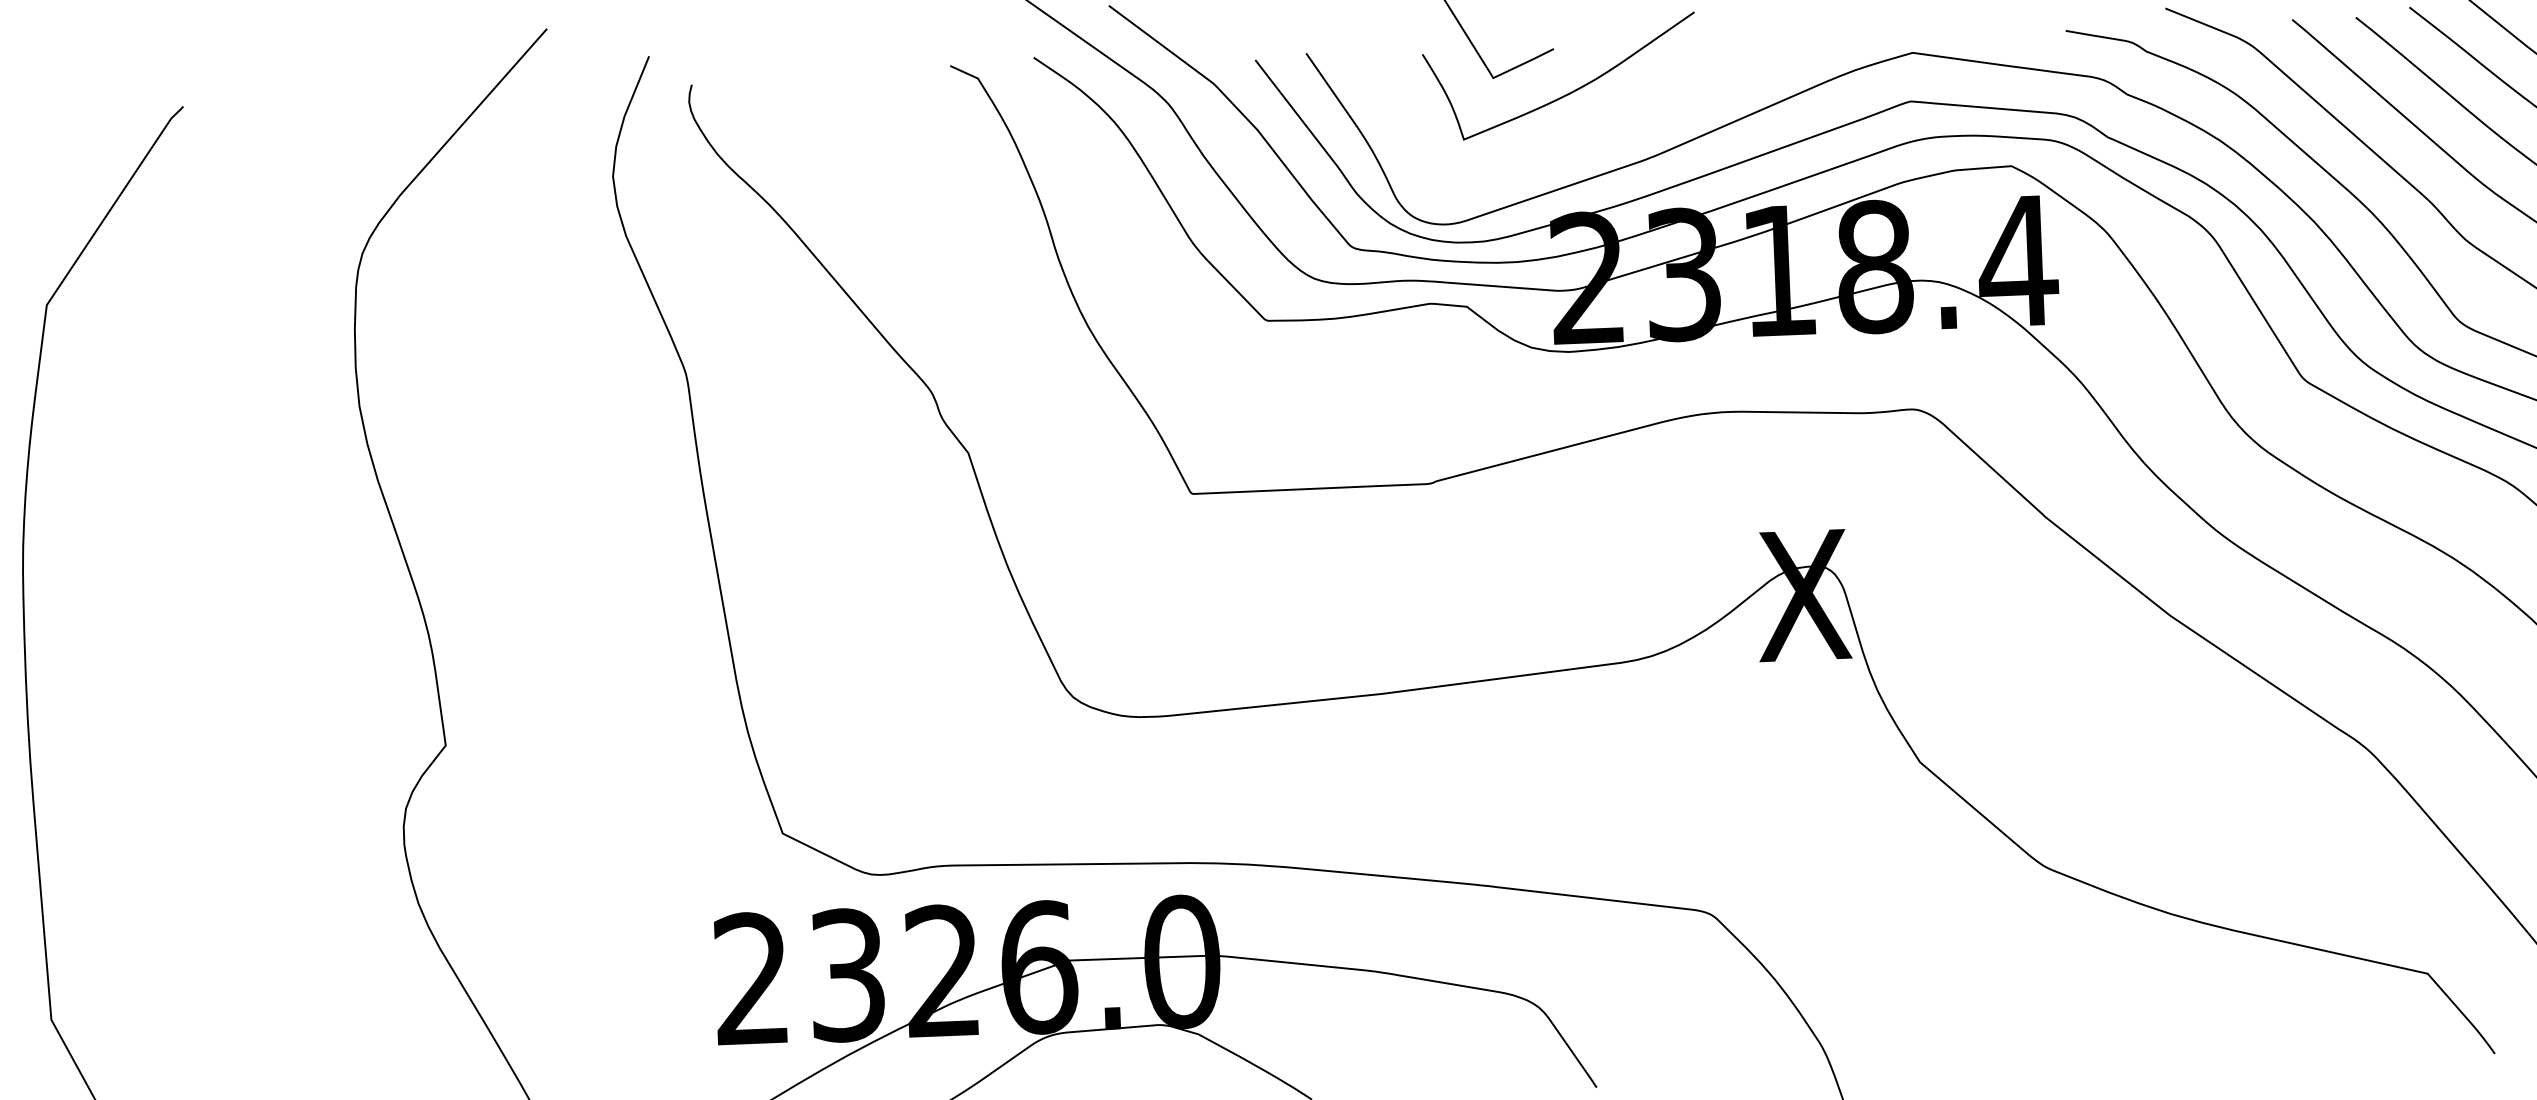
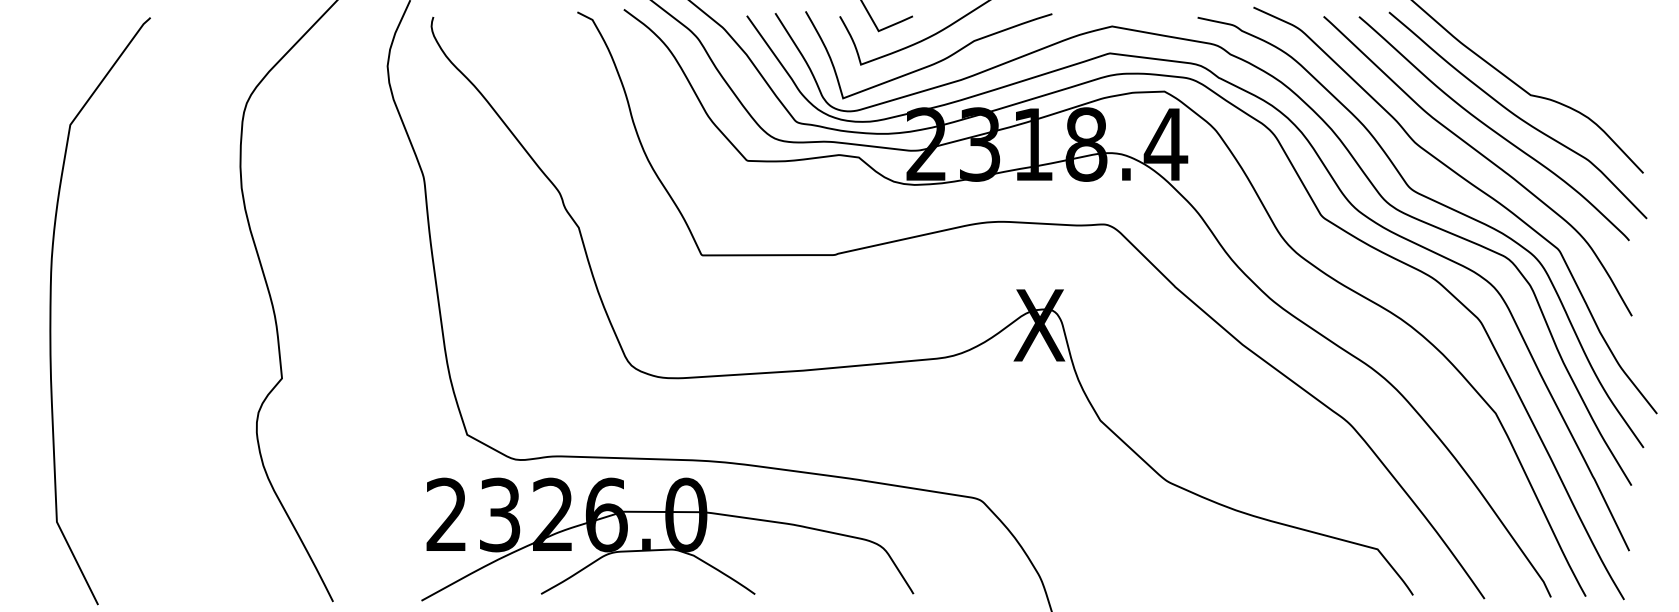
curve: (1592, 132) -> (932, 63), added

